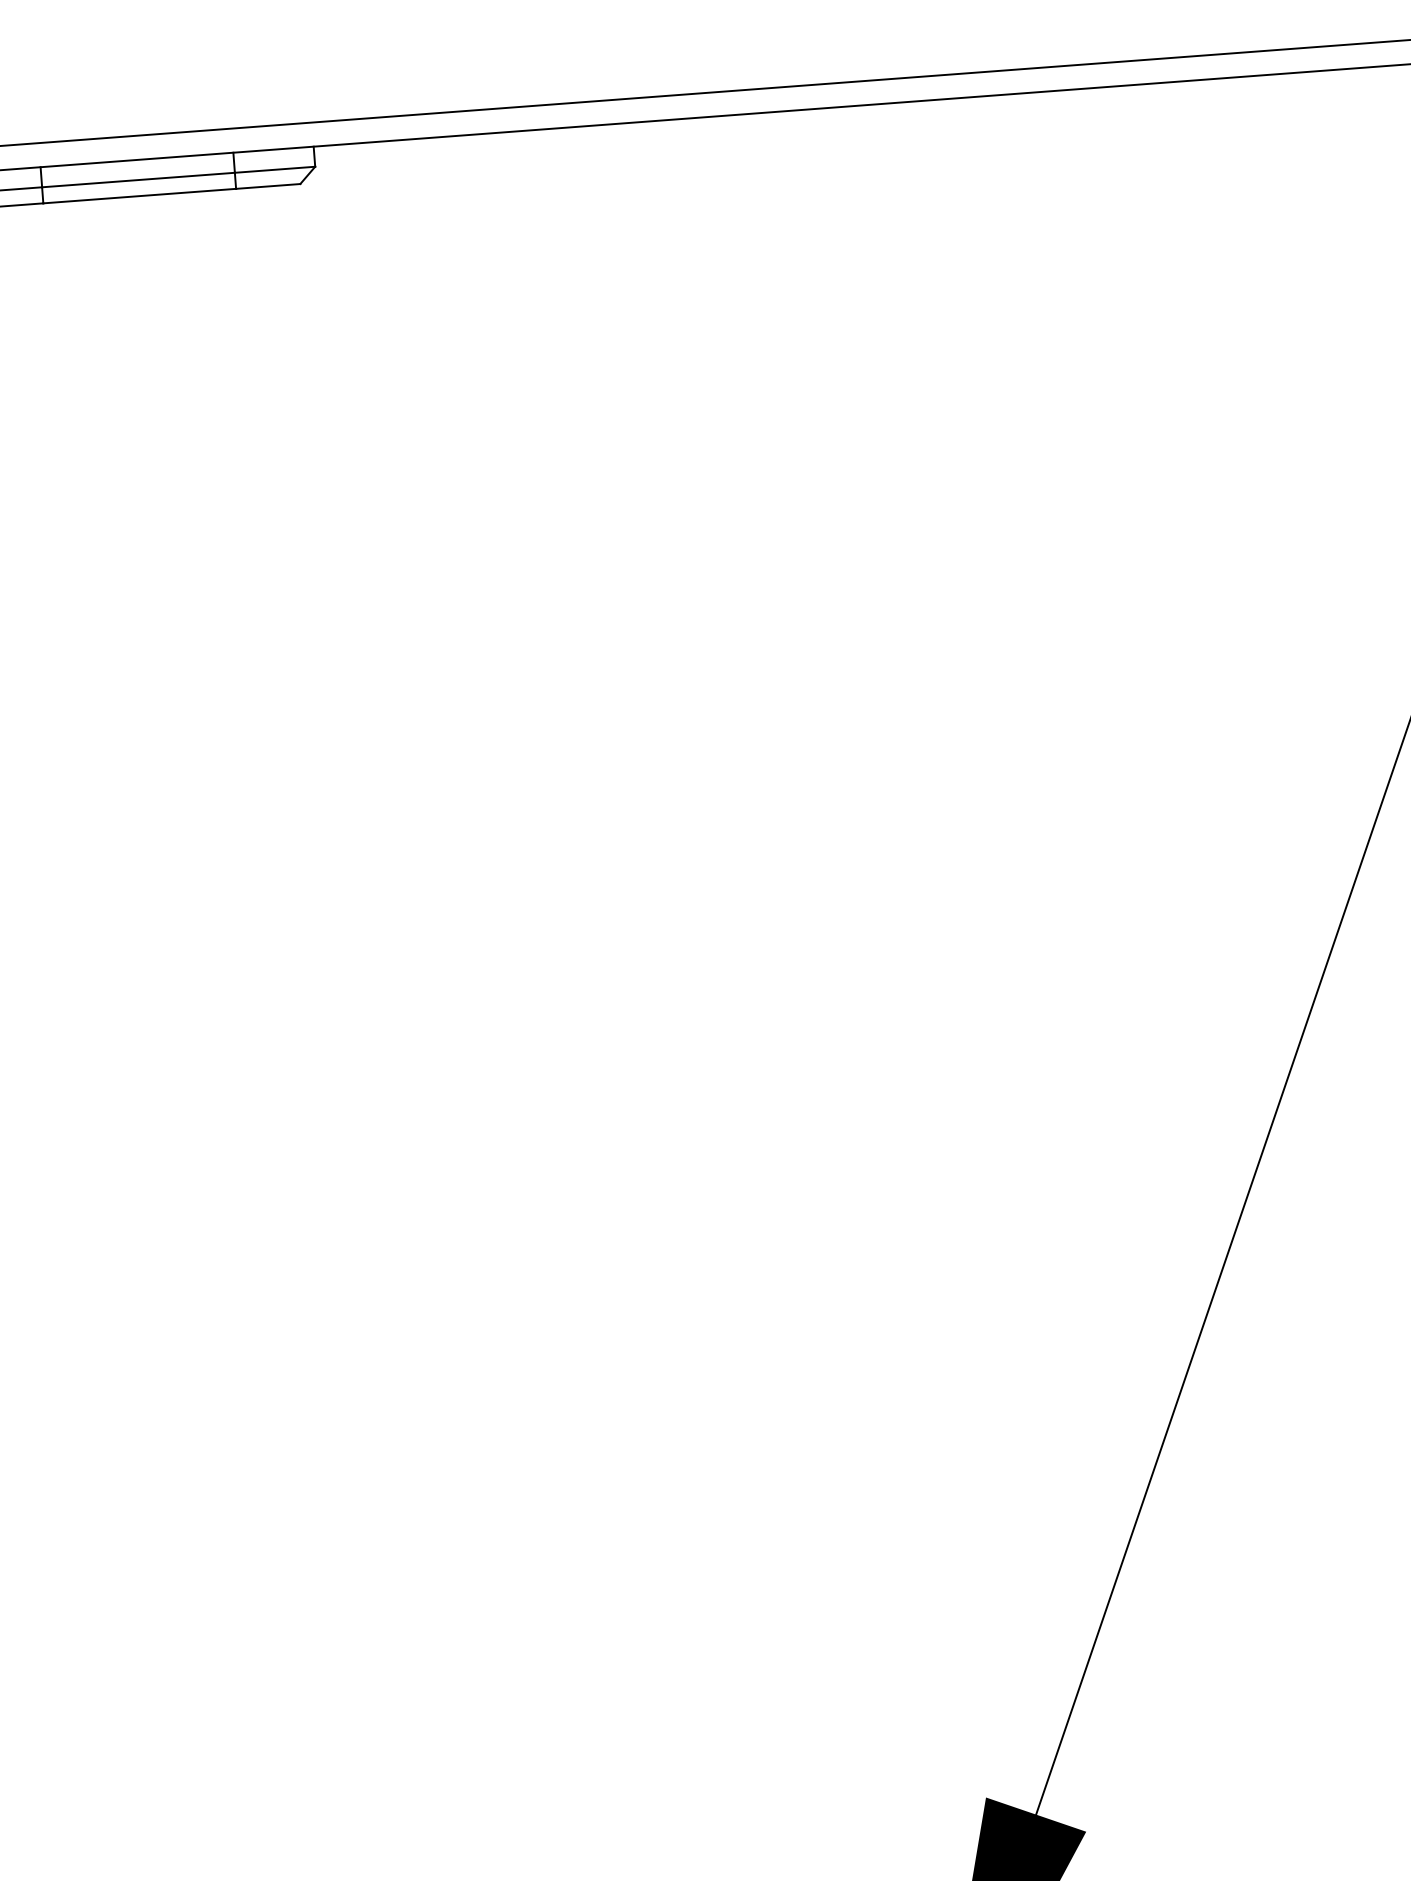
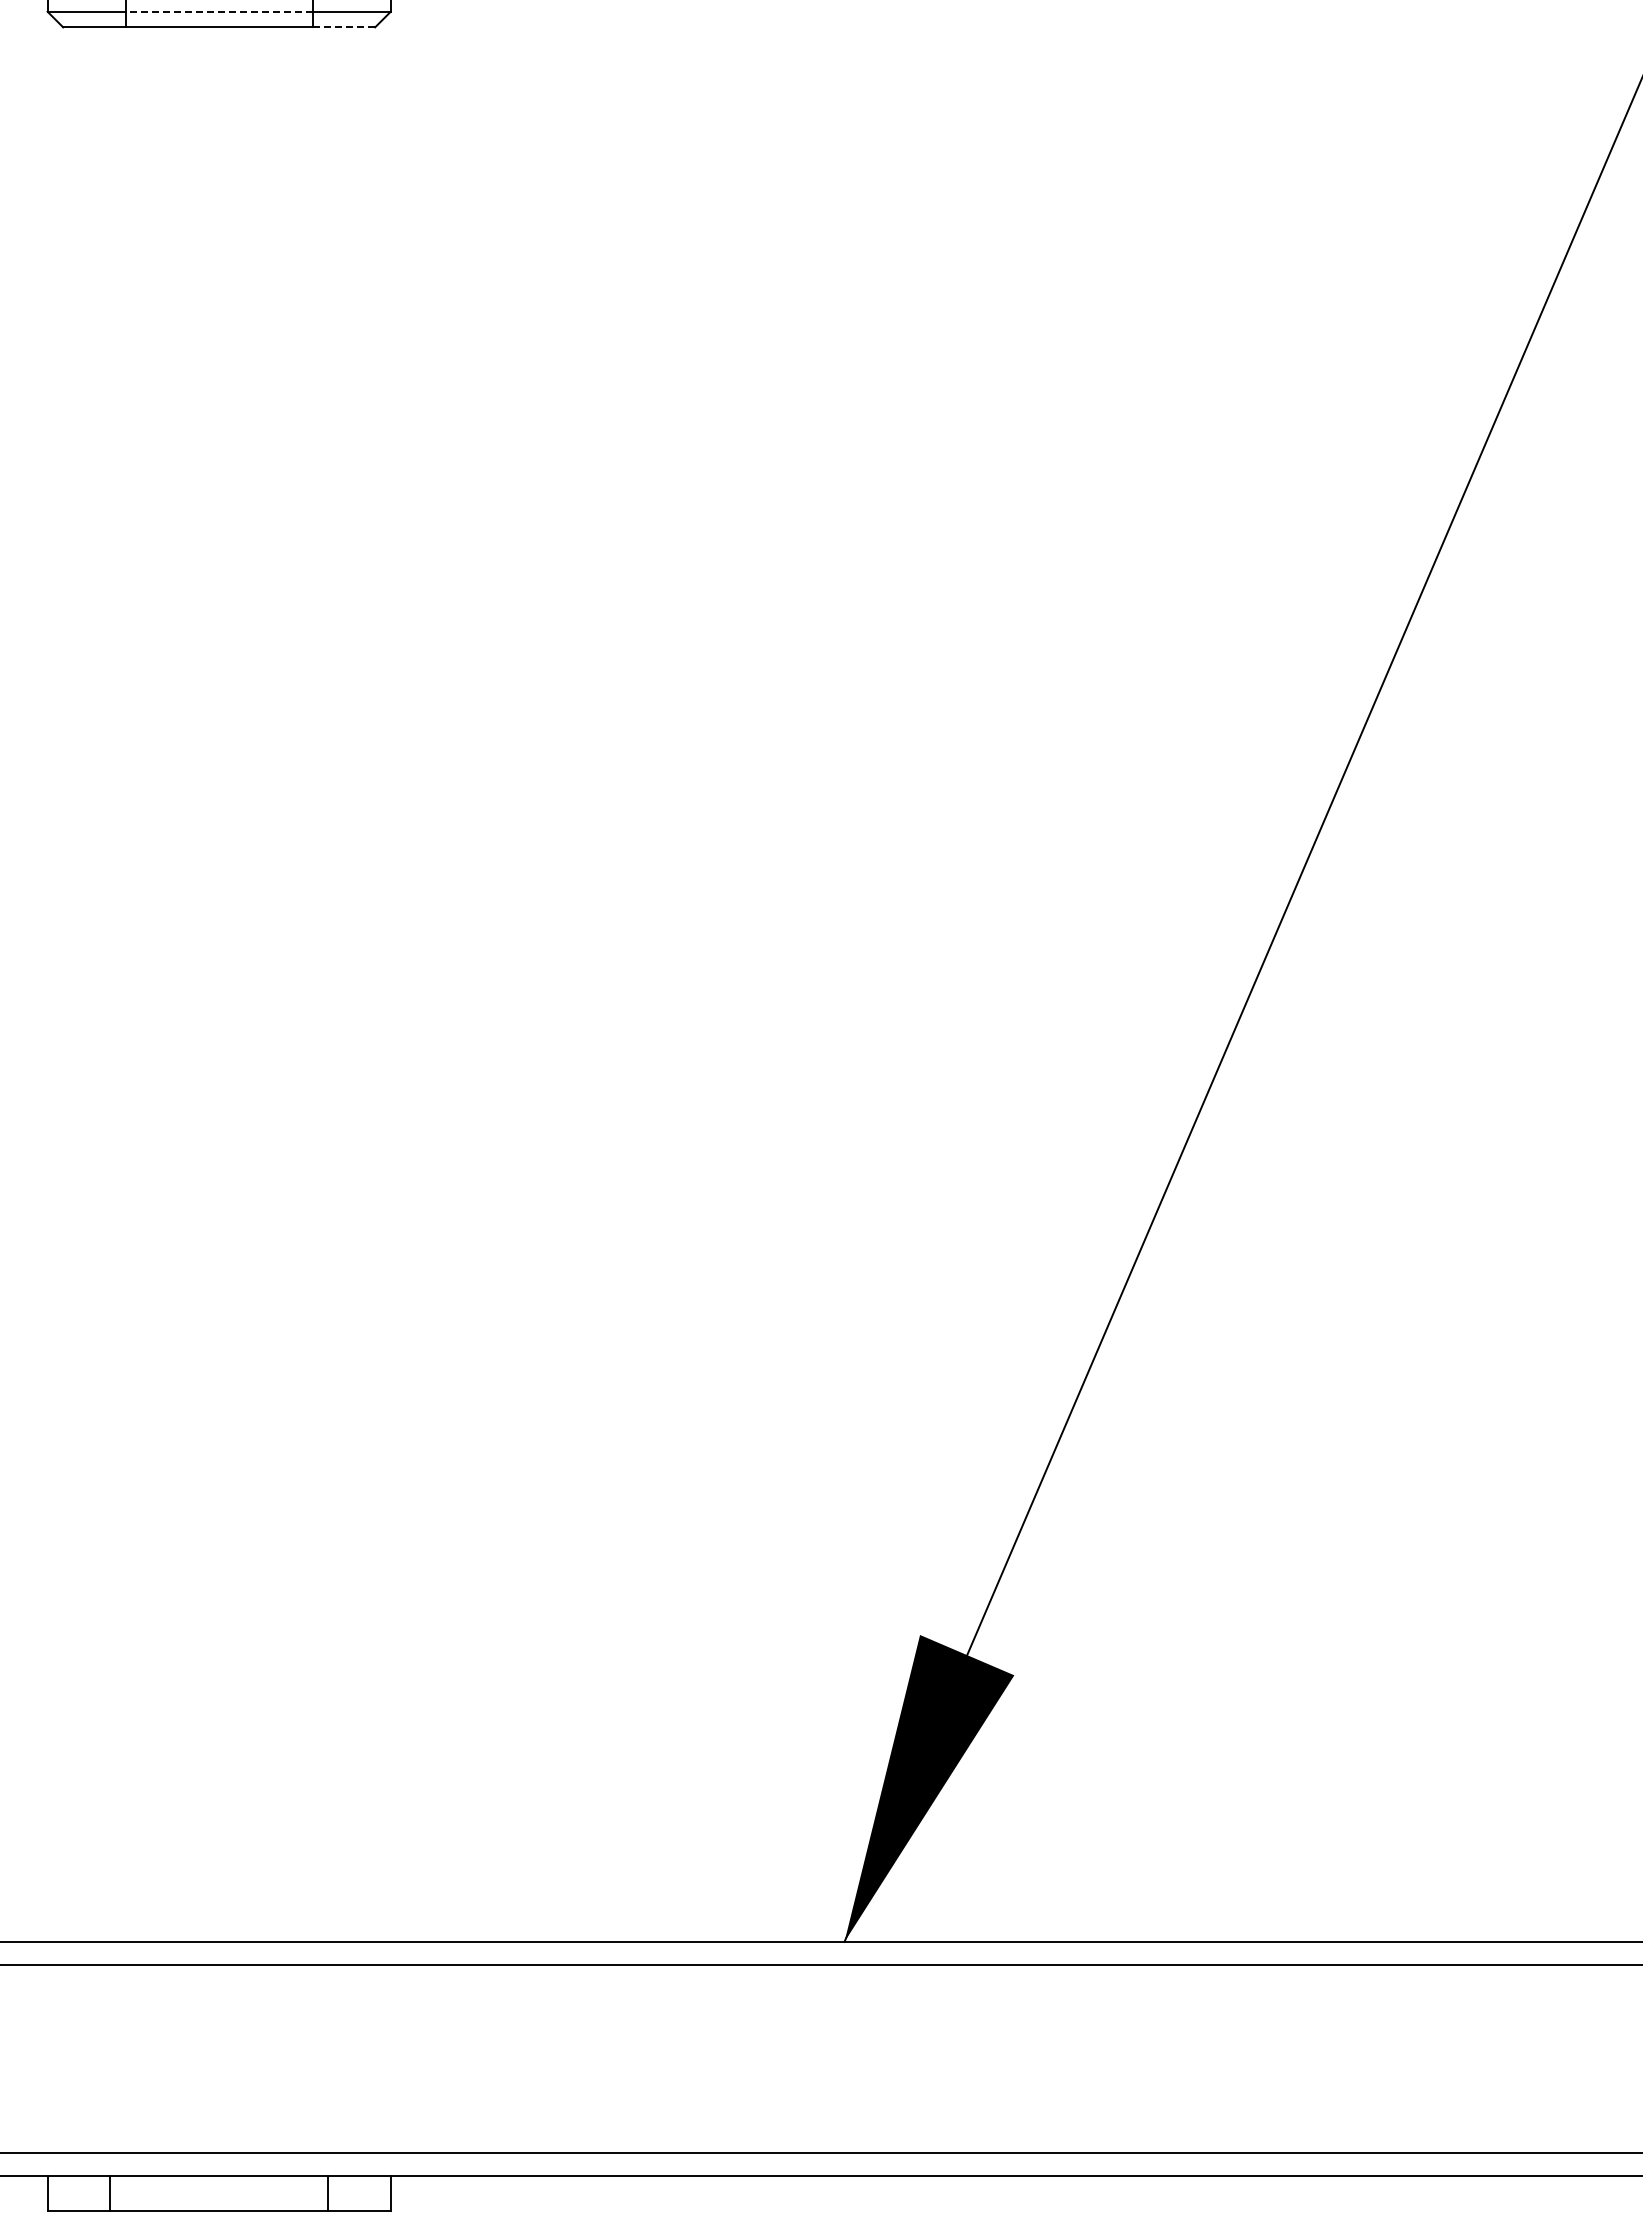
line: (138, 179) -> (219, 11), solid -> dashed
line: (267, 186) -> (343, 27), solid -> dashed

